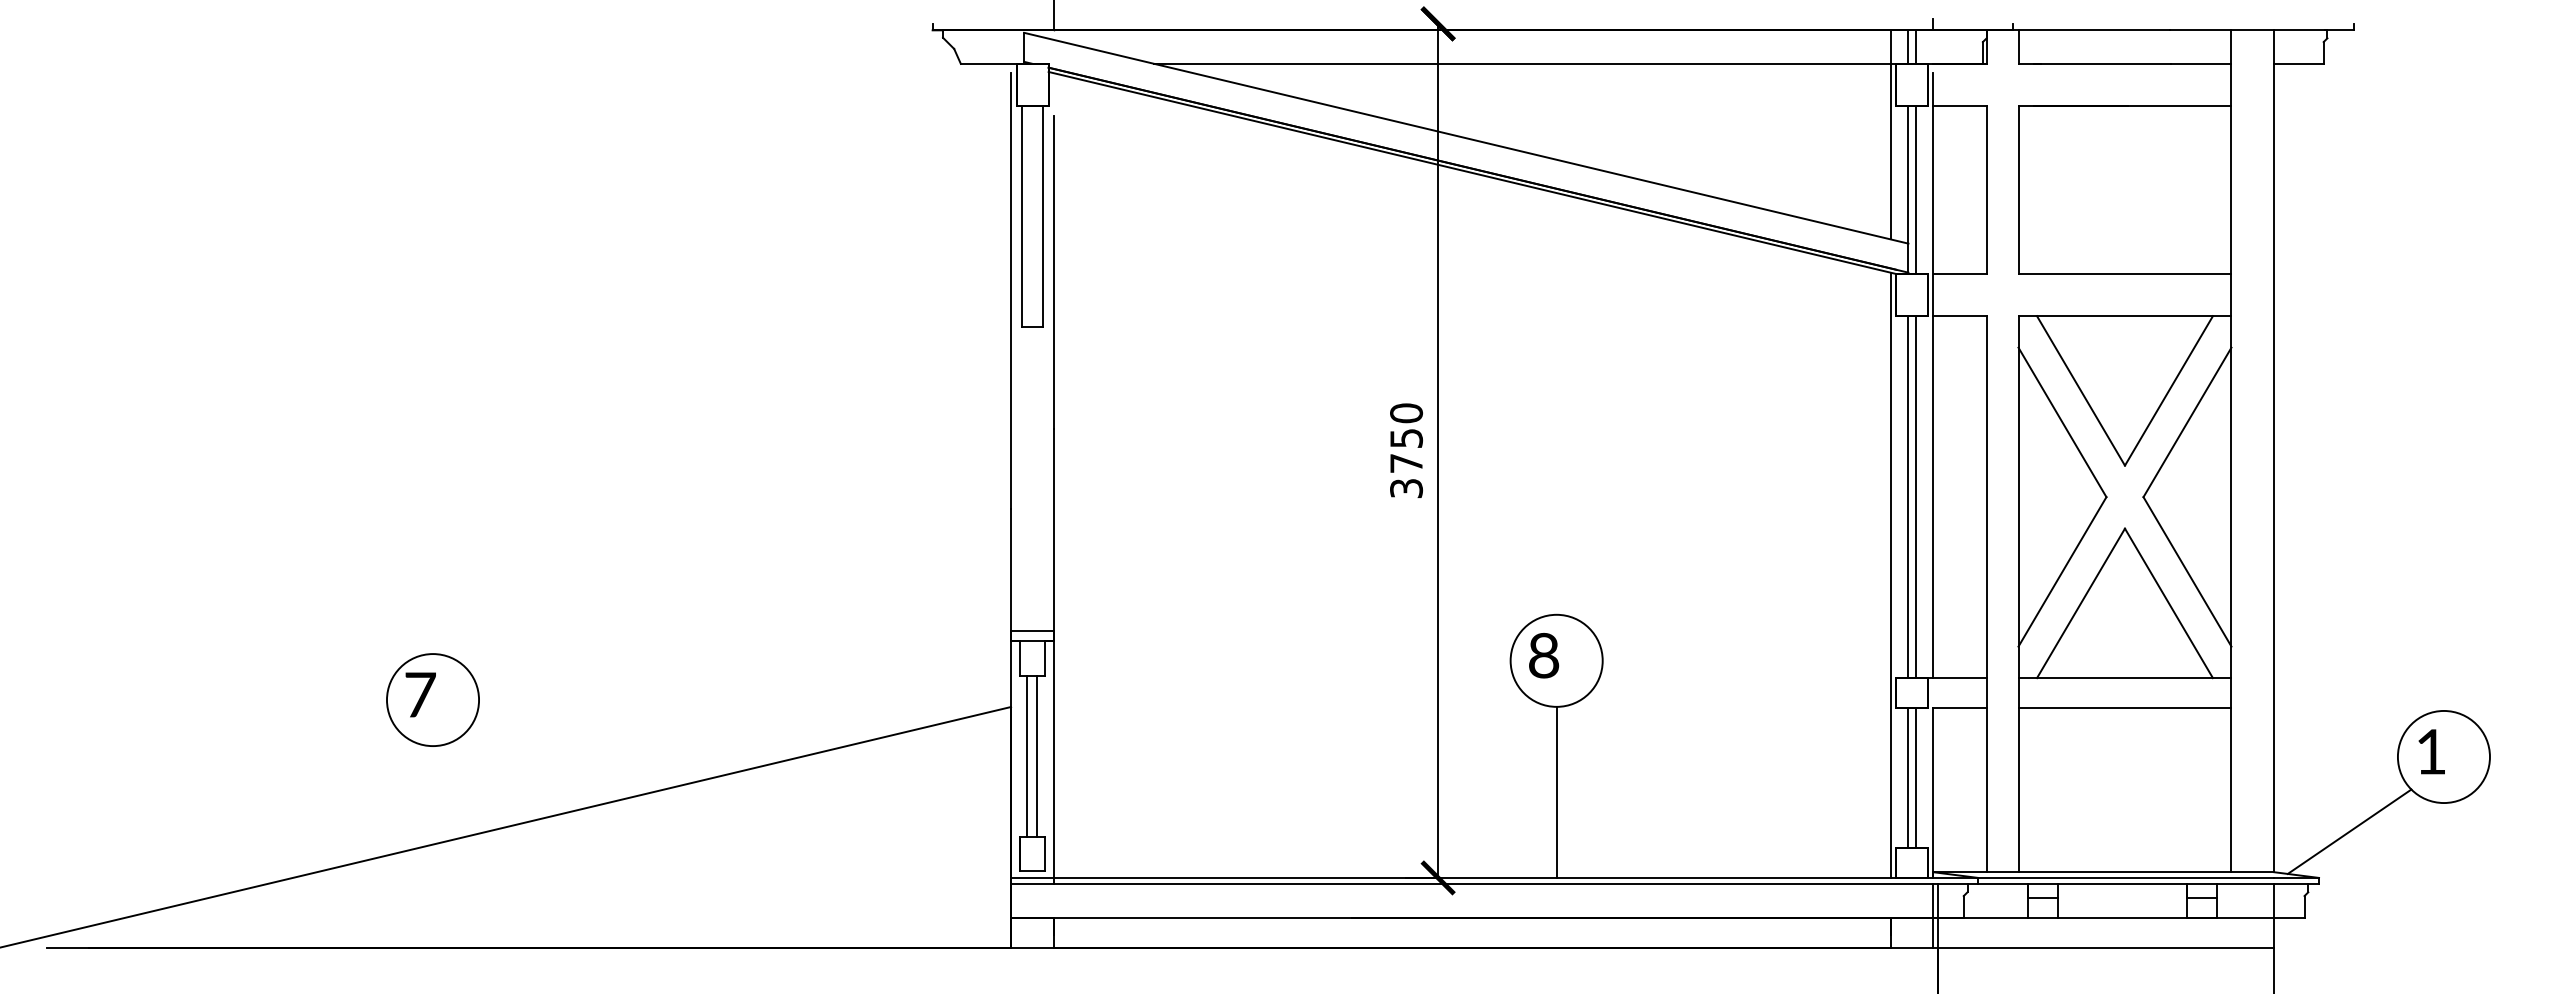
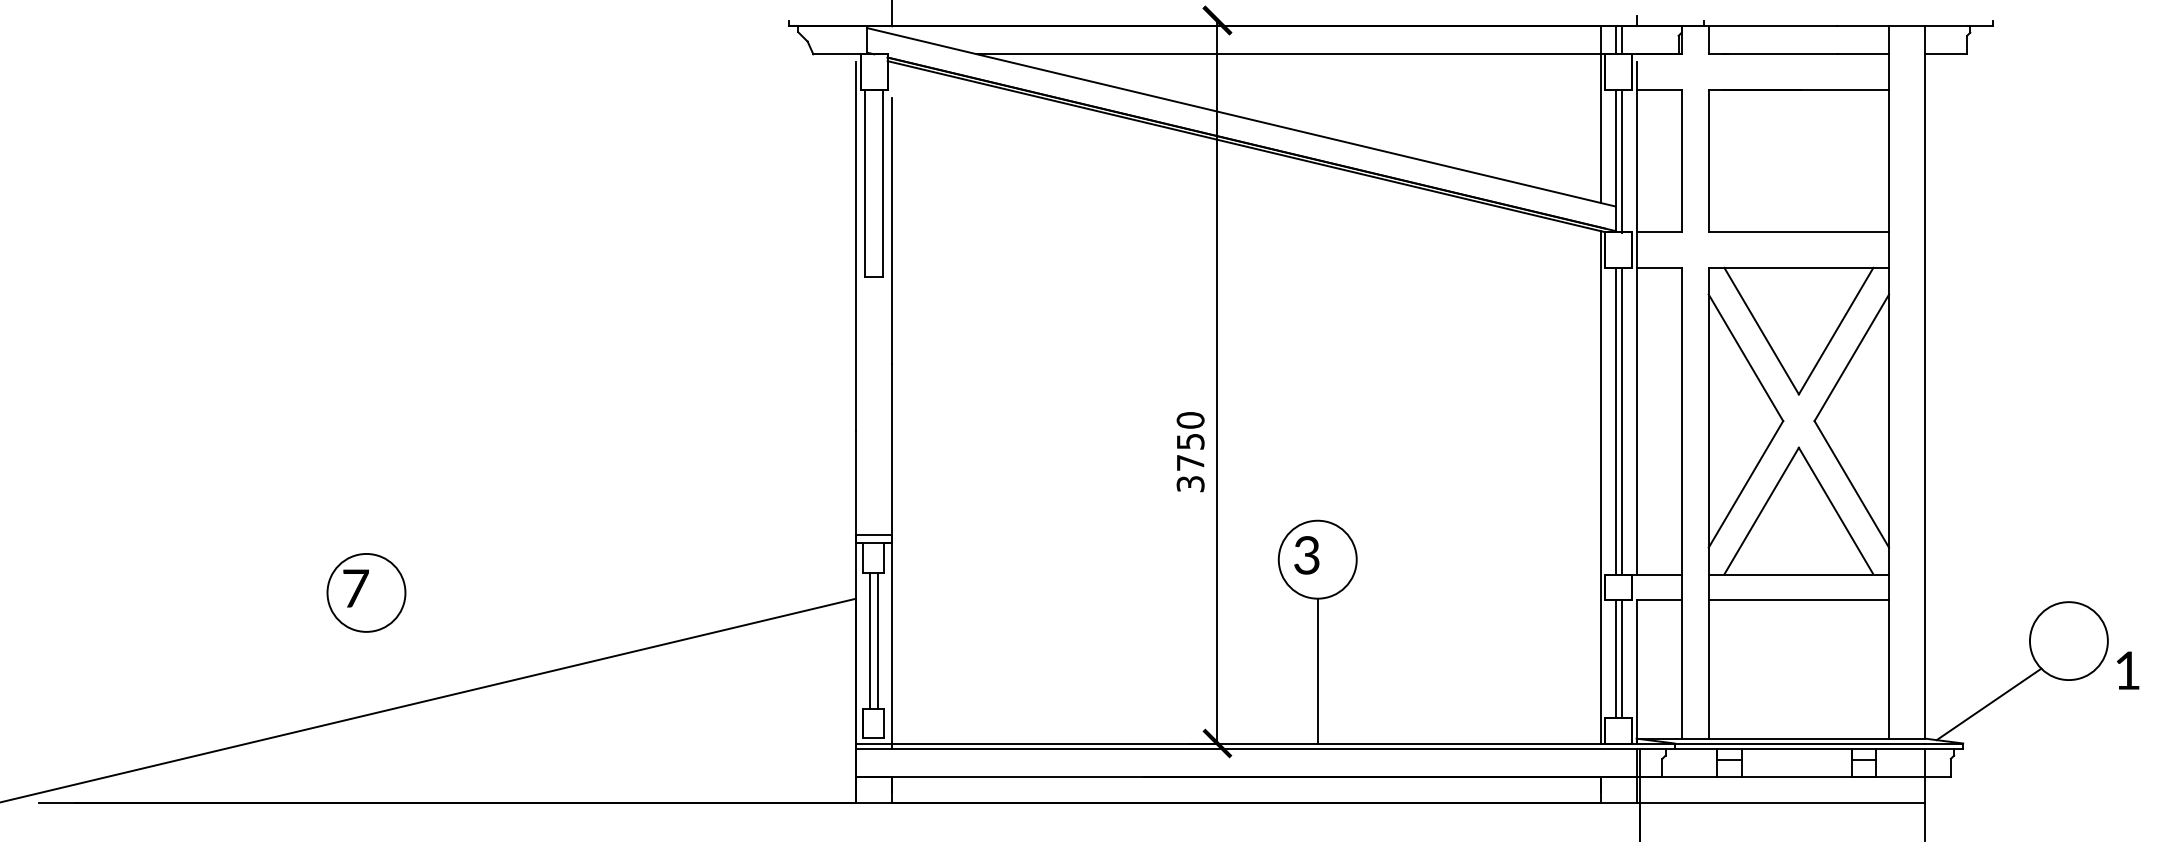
text: (1406, 450) -> (1190, 451), moved
text: (1543, 655) -> (1306, 555), 8 -> 3
text: (2431, 751) -> (2127, 670), moved

